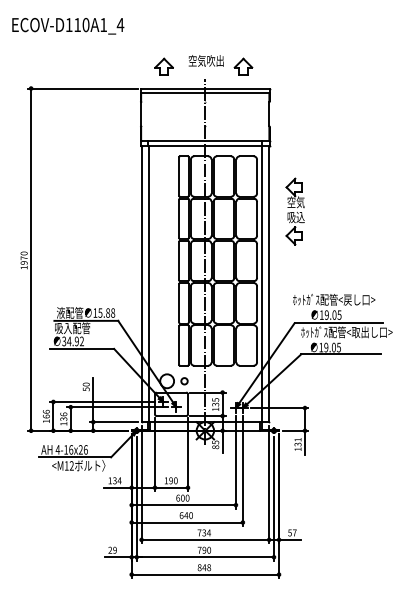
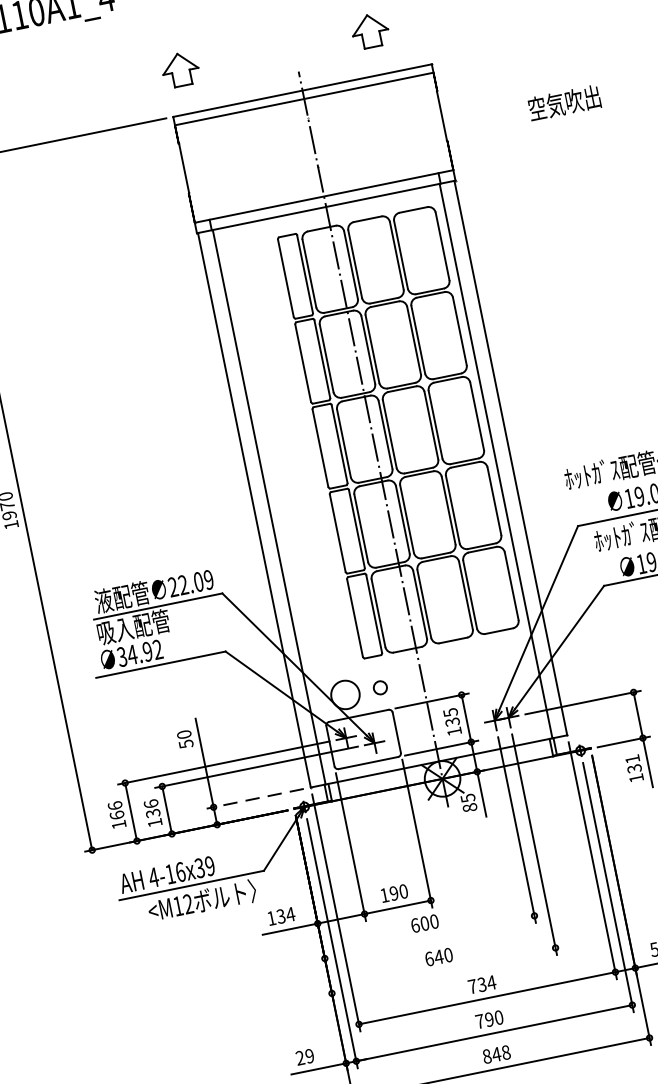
text: (205, 60) -> (562, 102), moved
part: (163, 66) -> (179, 69), moved
part: (294, 211) -> (532, 301), removed
text: (104, 312) -> (191, 582), 15.88 -> 22.09
line: (113, 422) -> (254, 799), solid -> dashed
text: (82, 449) -> (203, 866), 4-16x26 -> 4-16x39
line: (183, 505) -> (429, 938), removed
line: (186, 522) -> (442, 971), removed

